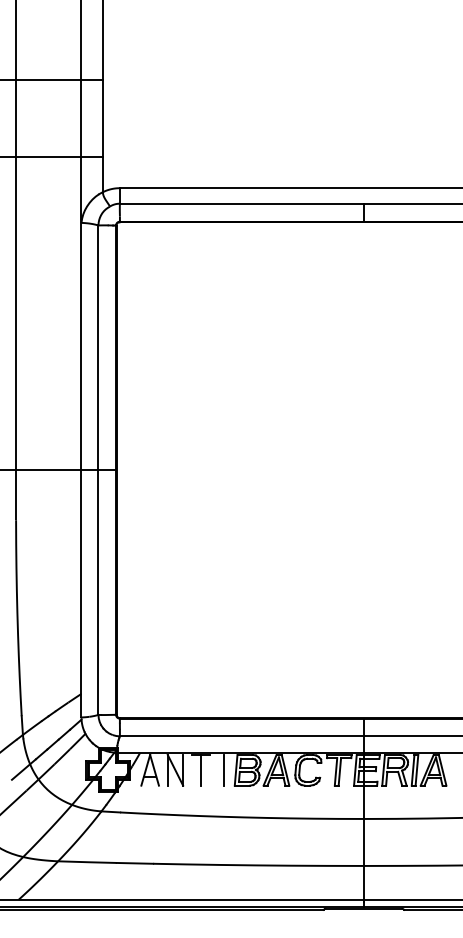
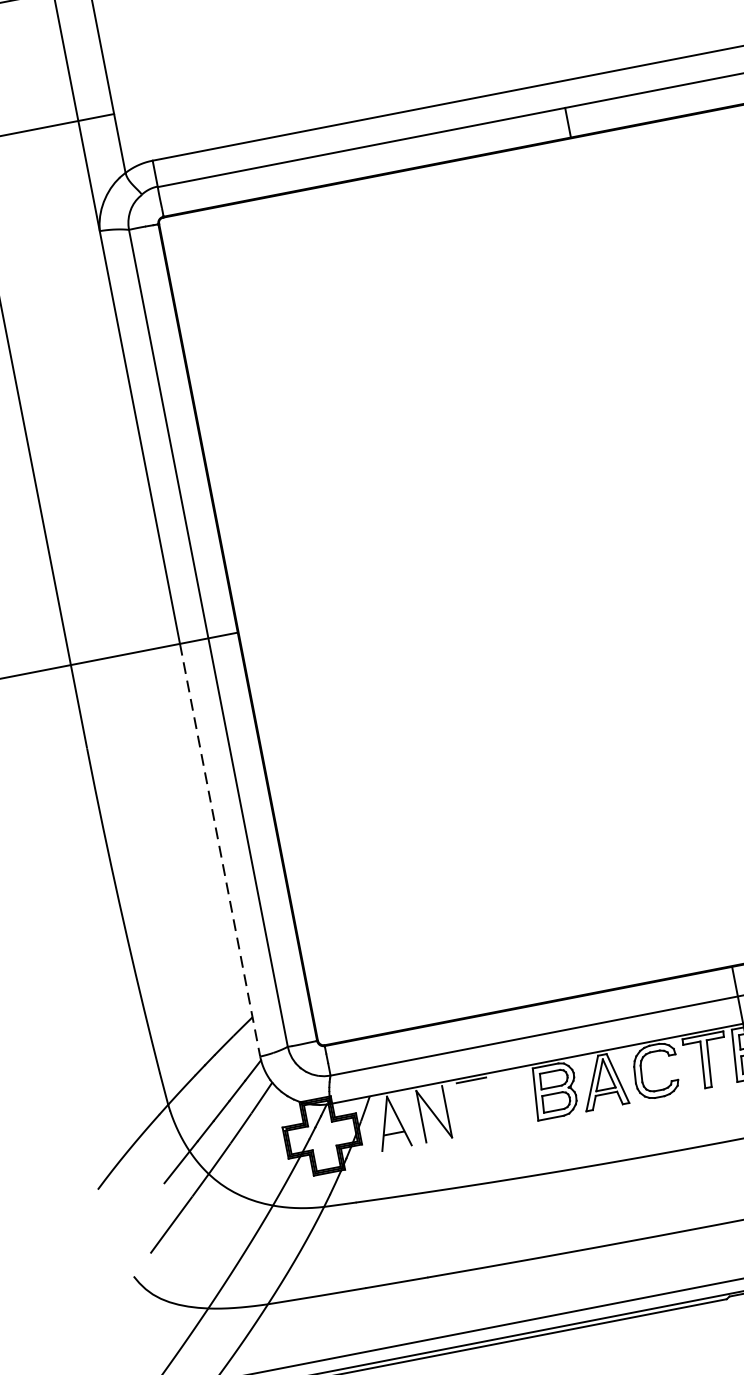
line: (81, 593) -> (220, 849), solid -> dashed
line: (200, 769) -> (475, 1104), removed
line: (224, 769) -> (515, 1097), removed

